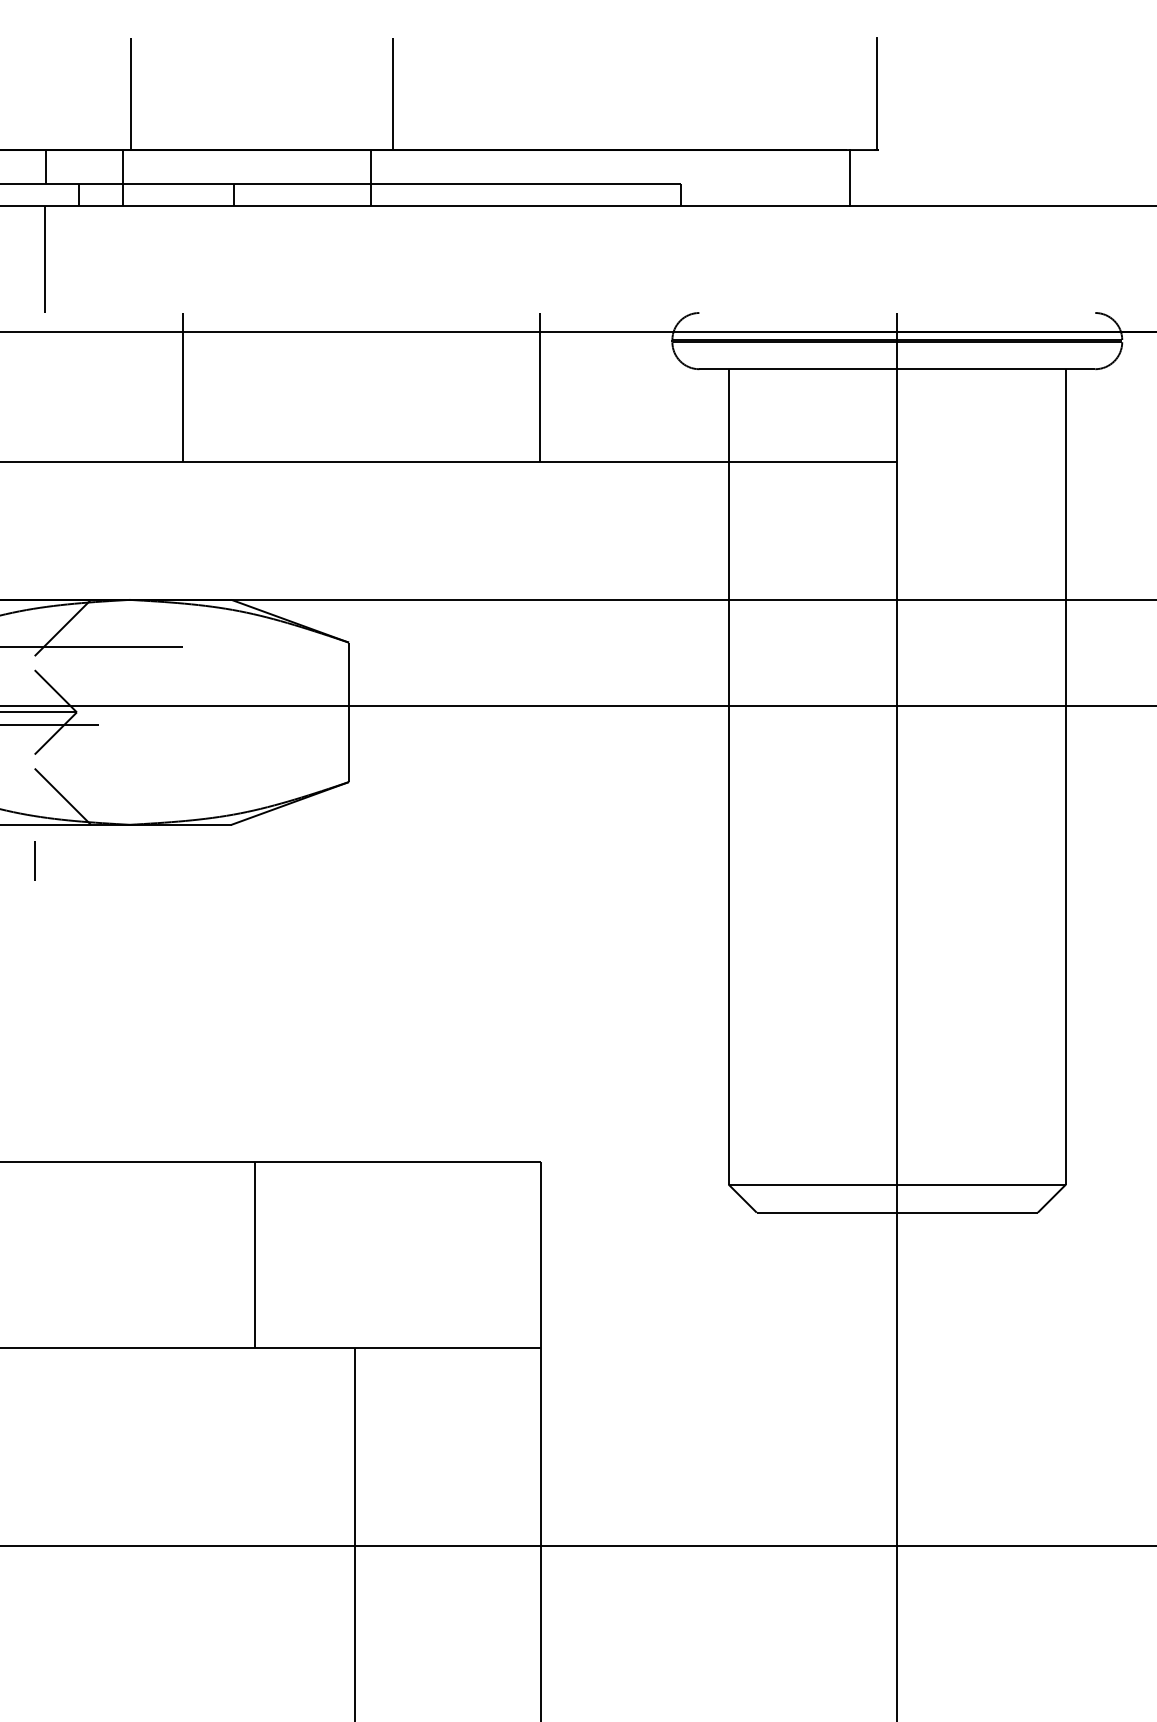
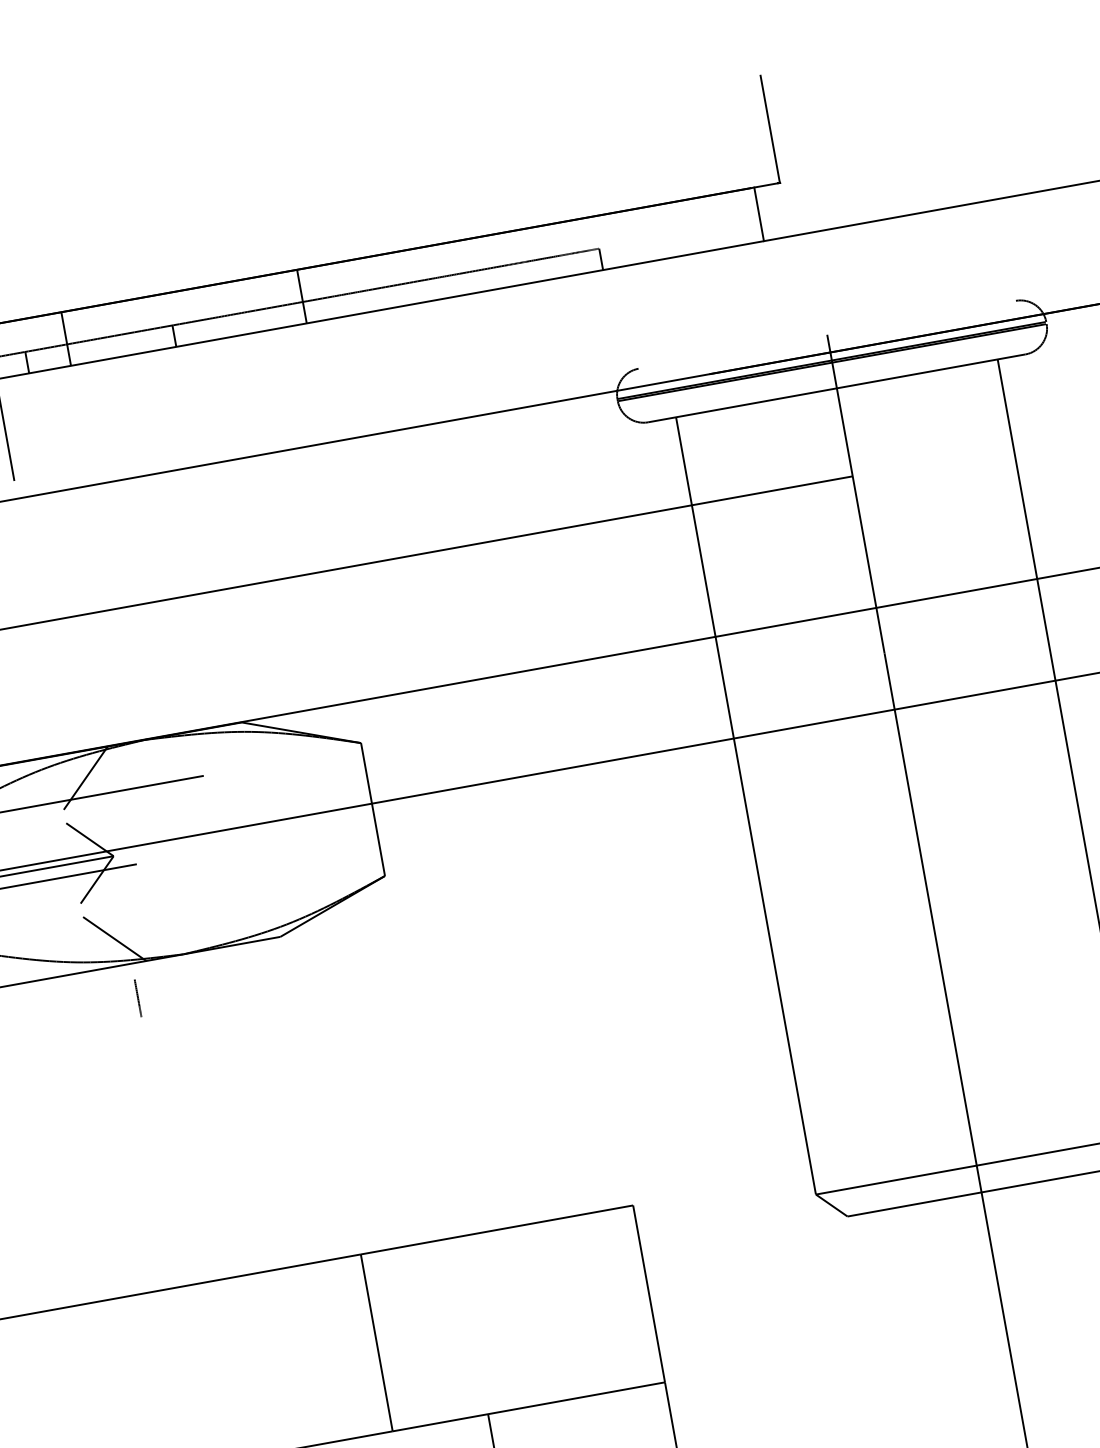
line: (130, 93) -> (58, 257), removed
line: (393, 93) -> (309, 211), removed
line: (183, 386) -> (159, 527), removed
line: (540, 386) -> (499, 466), removed
line: (34, 860) -> (137, 997), moved

